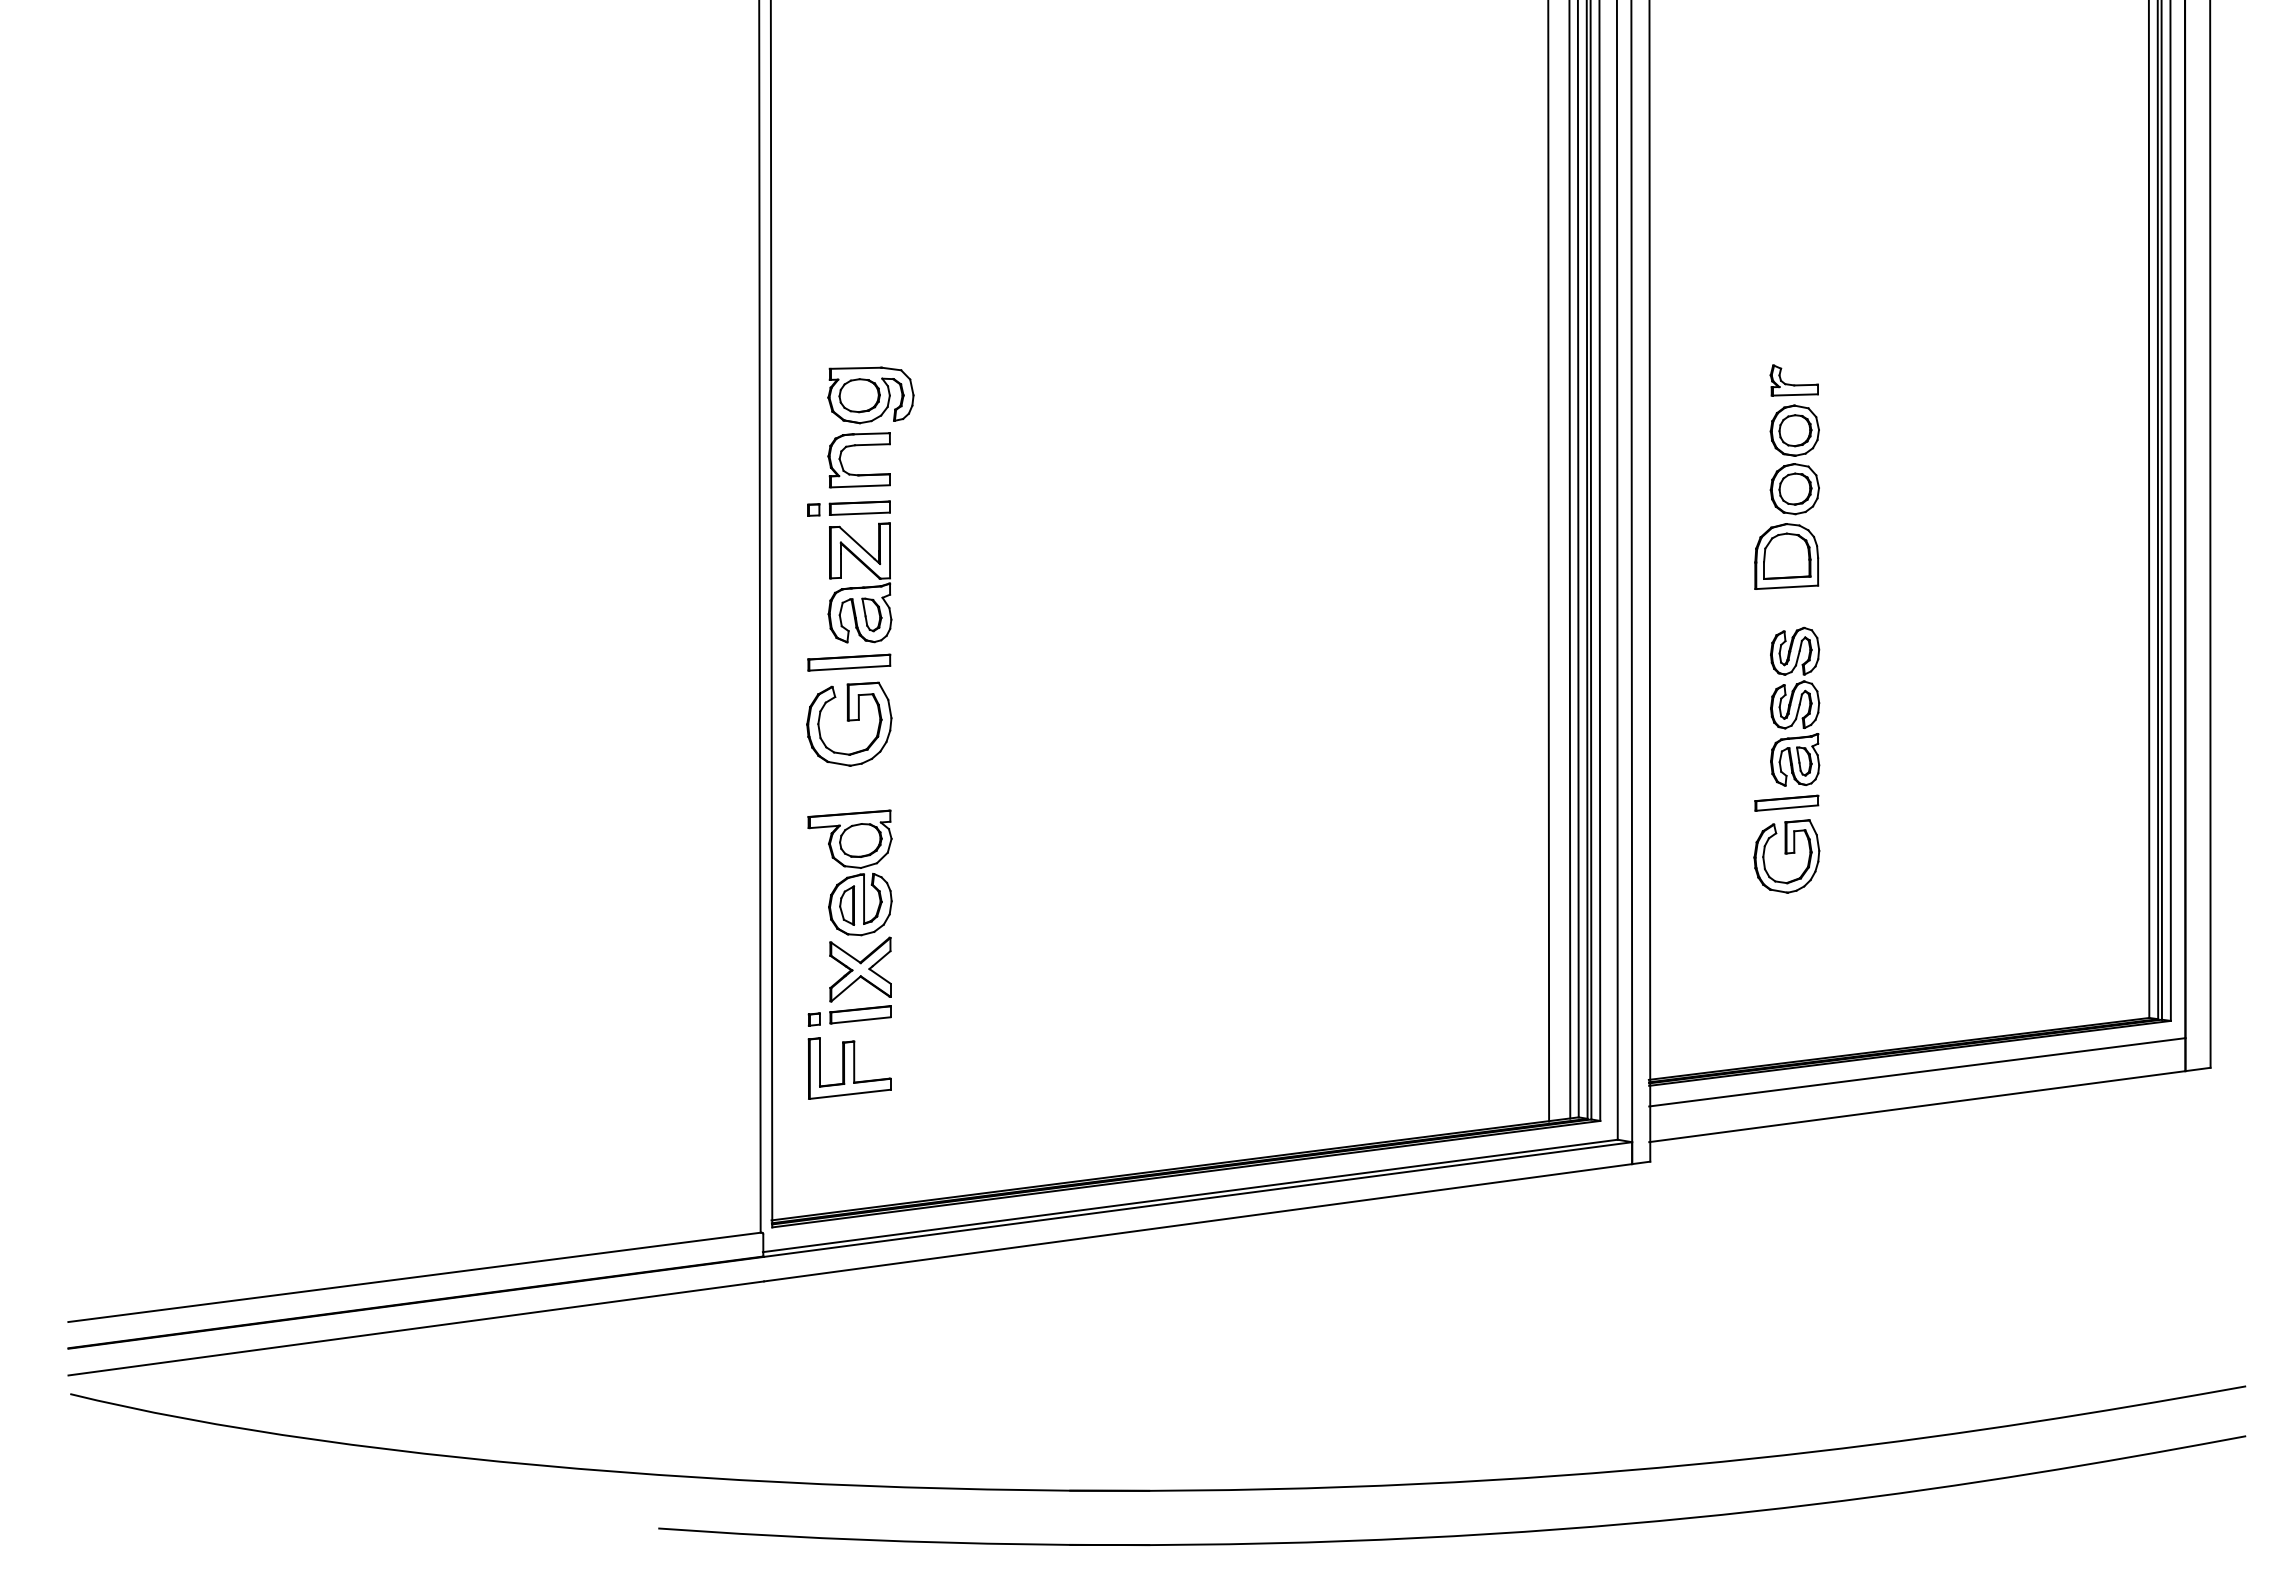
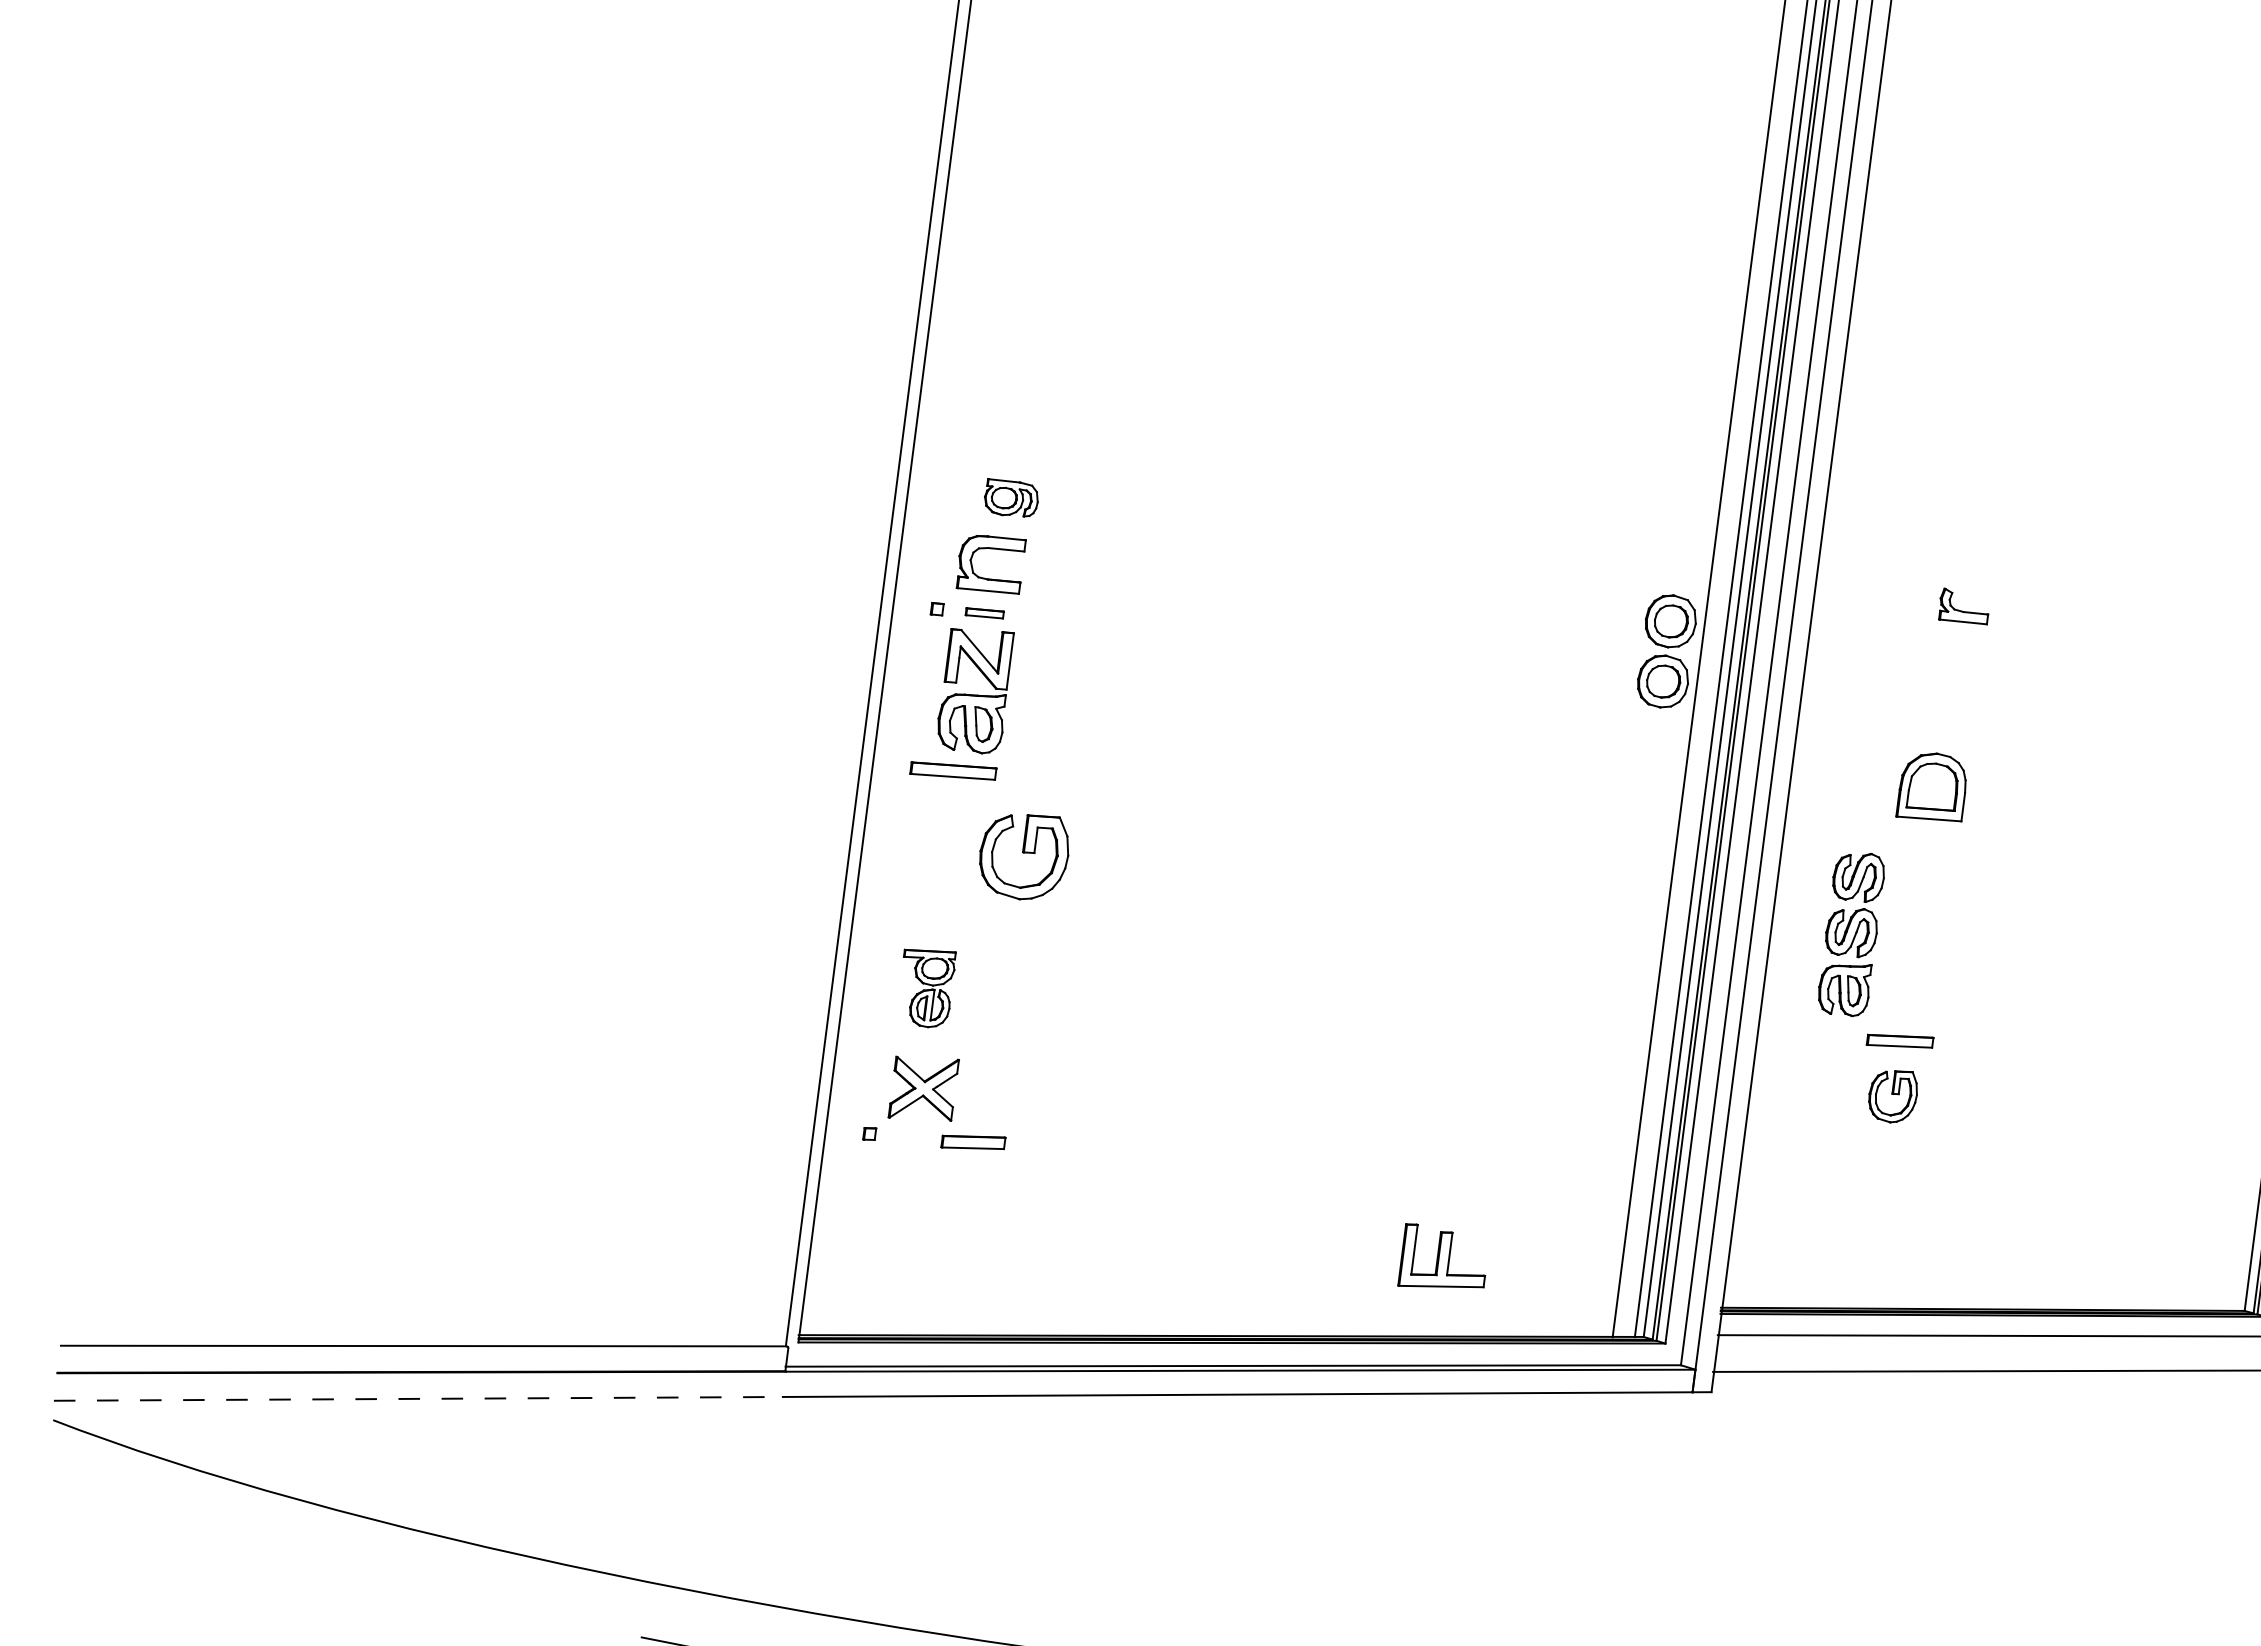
part: (870, 395) -> (1010, 498), size x0.6
part: (1794, 459) -> (1666, 651), moved
part: (859, 507) -> (984, 612), size x0.6
part: (1795, 706) -> (1851, 933), moved
part: (849, 723) -> (1024, 855), moved
part: (1786, 856) -> (1892, 1096), size x0.7
part: (849, 872) -> (925, 987), size x0.6
part: (860, 1014) -> (973, 1142), moved
part: (849, 1068) -> (1444, 1259), moved
line: (416, 1328) -> (418, 1398), solid -> dashed

